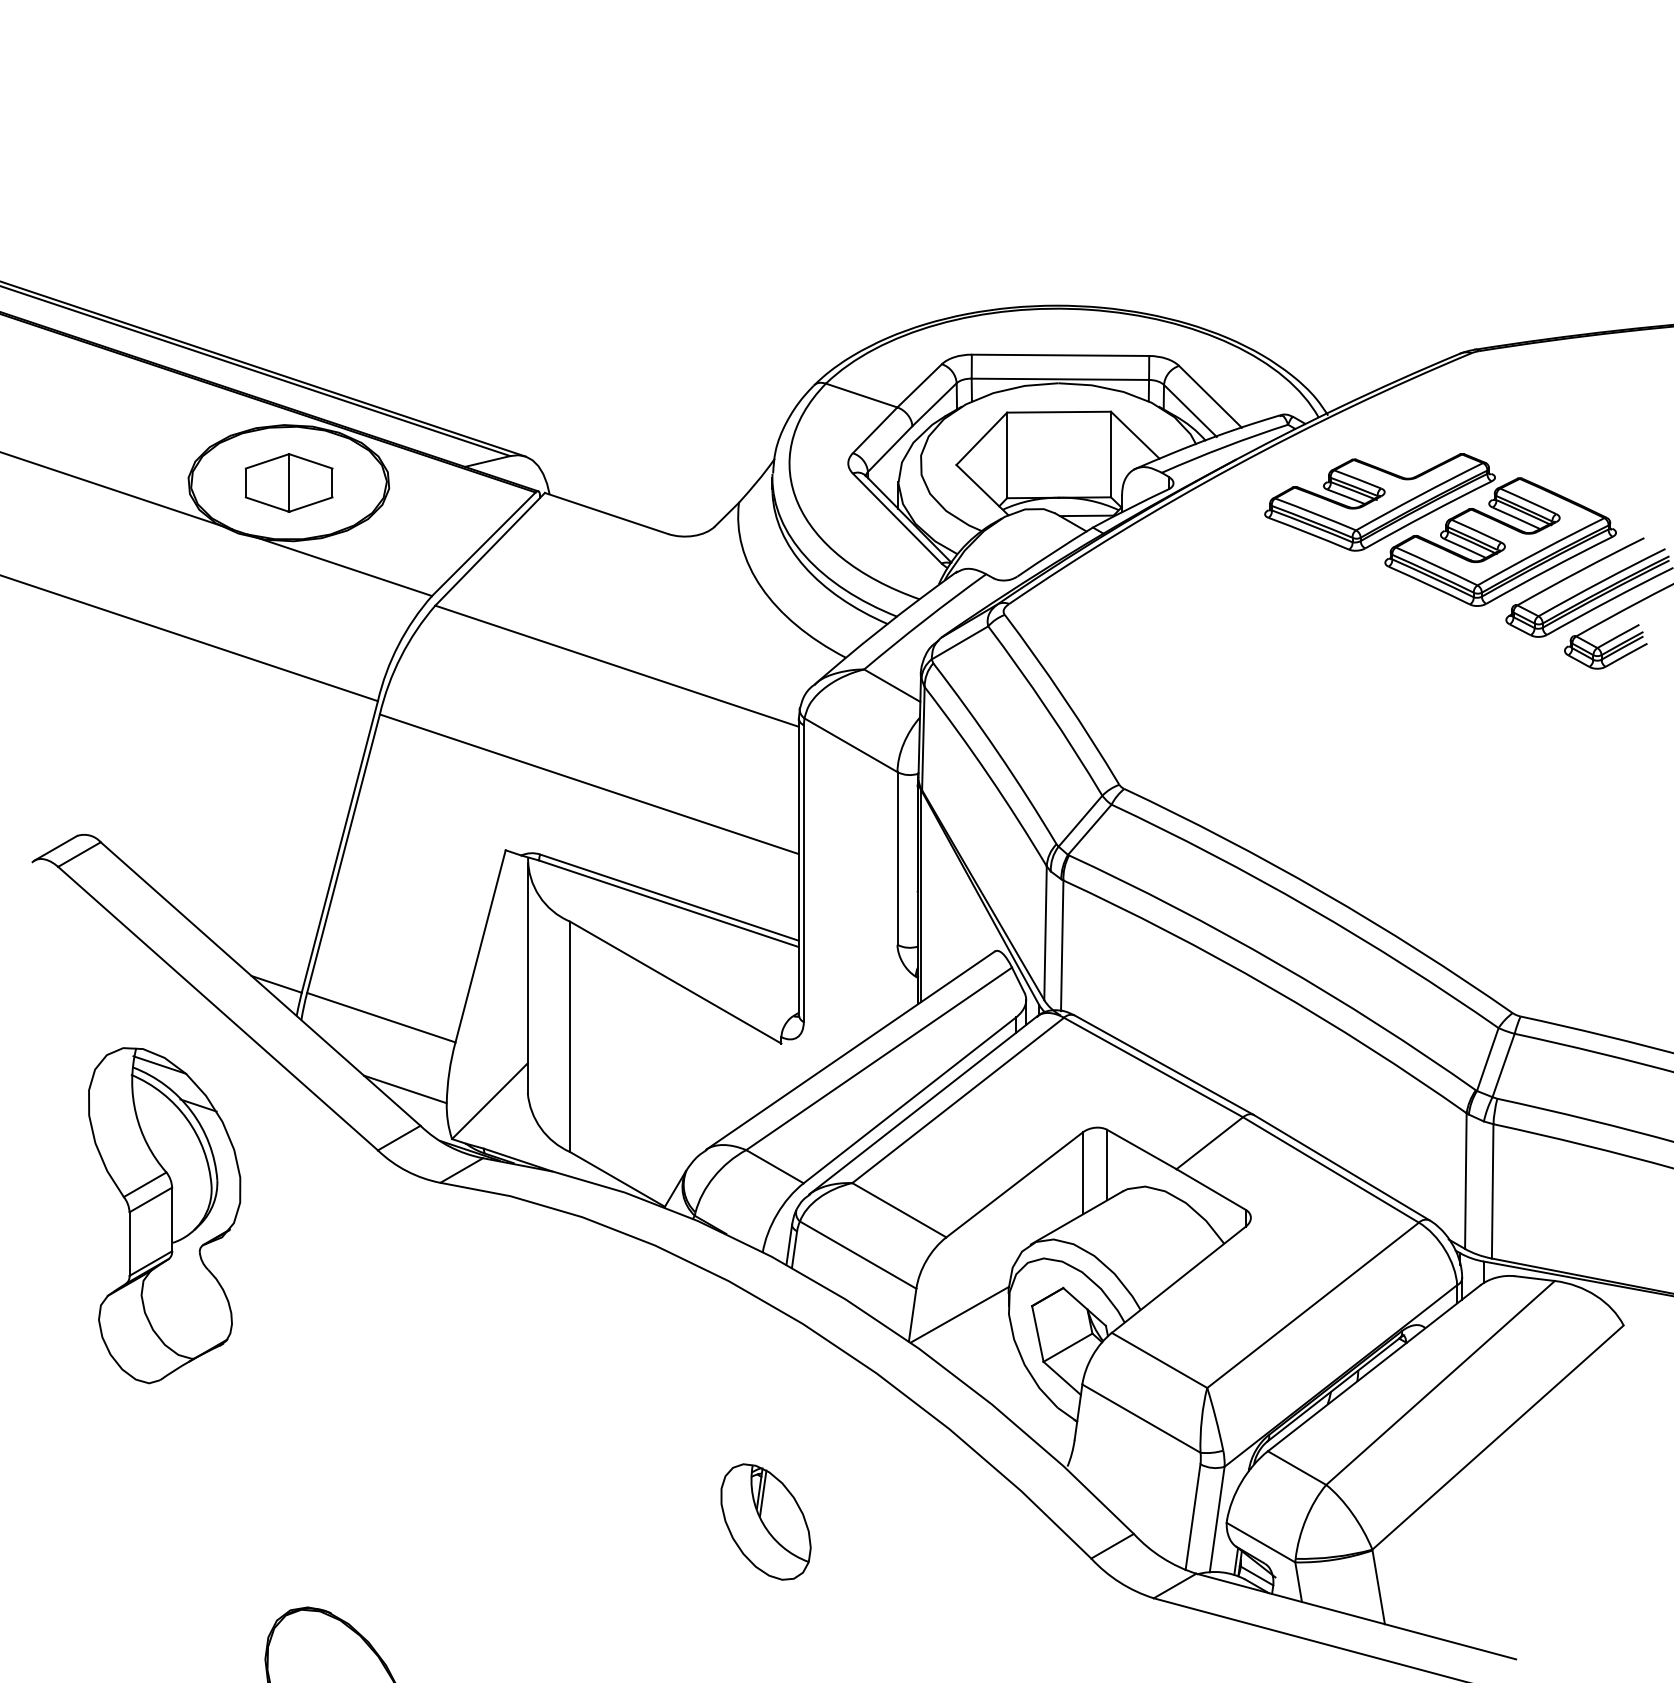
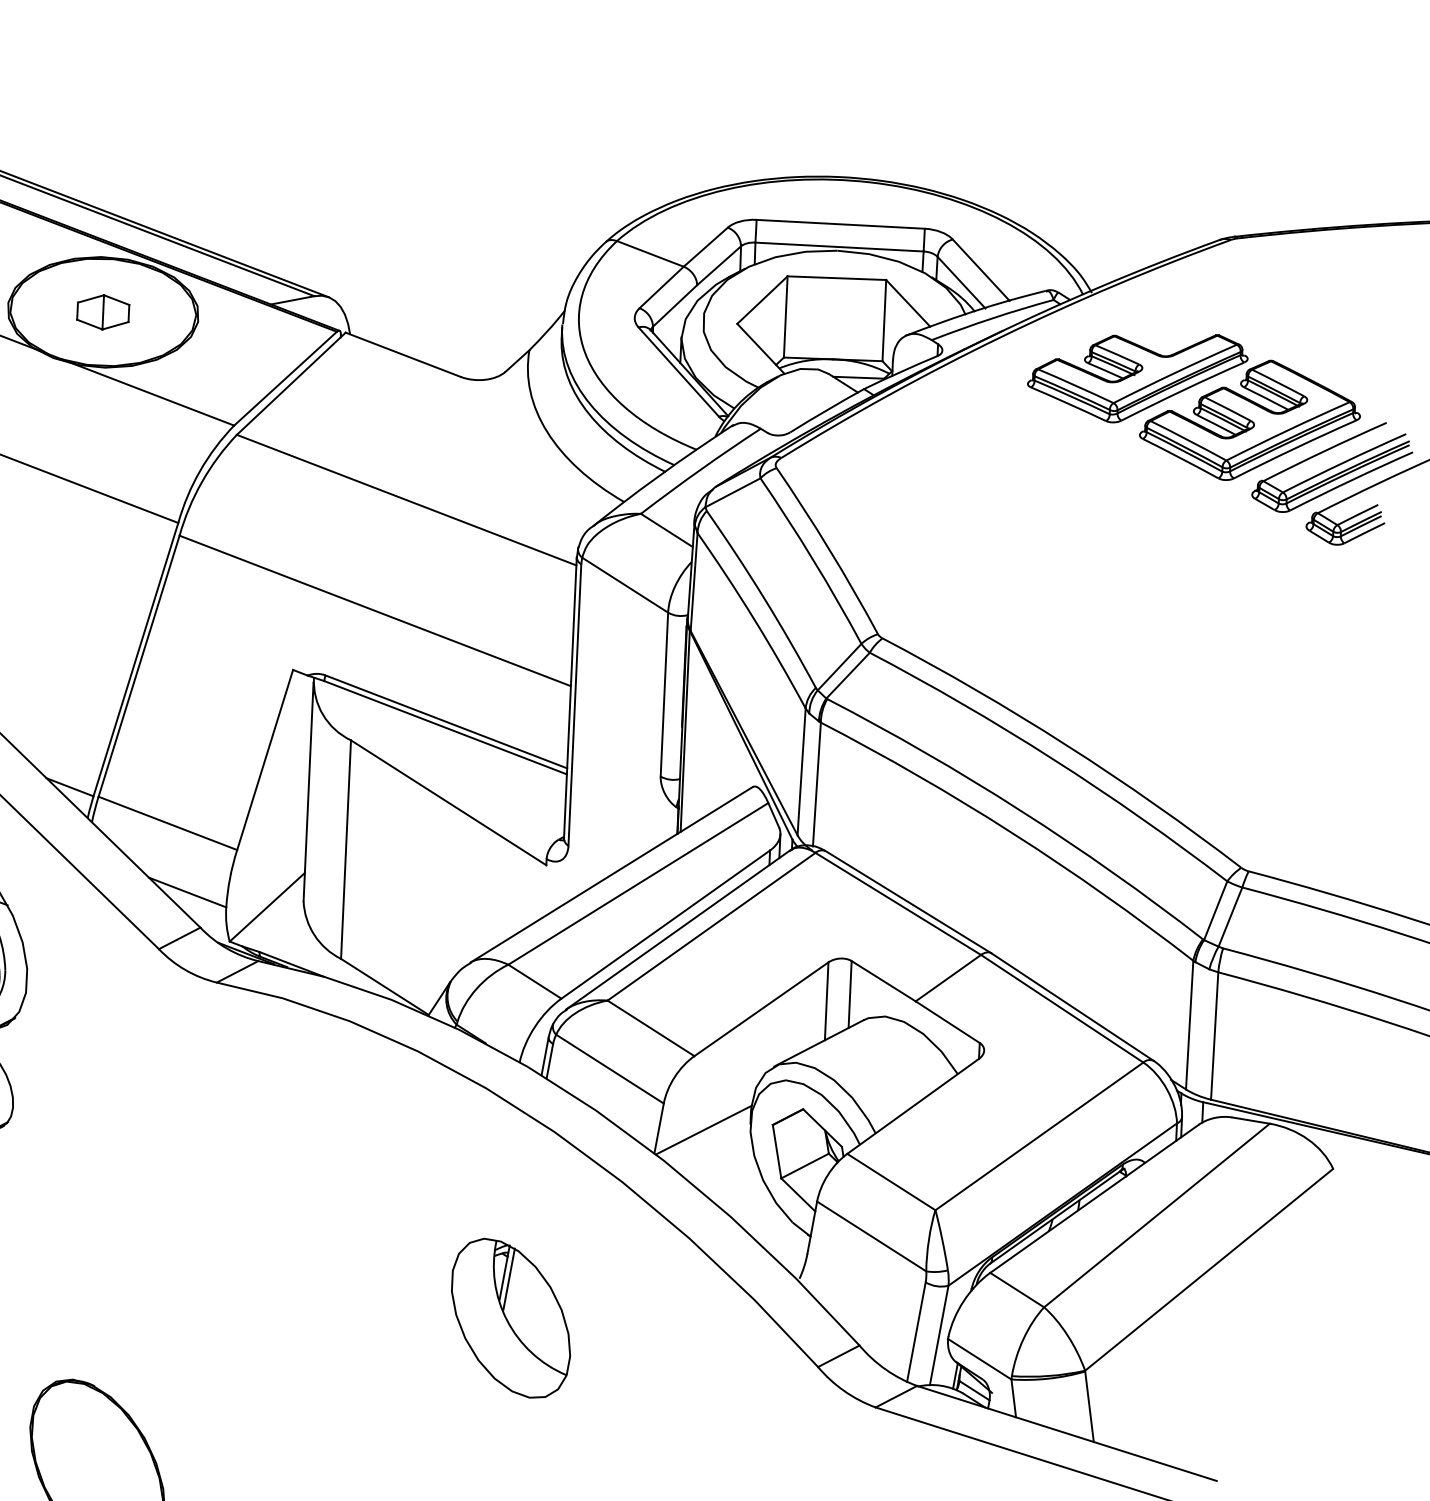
part: (288, 483) -> (102, 312), size x0.62
part: (765, 1521) -> (510, 1317), size x1.43

